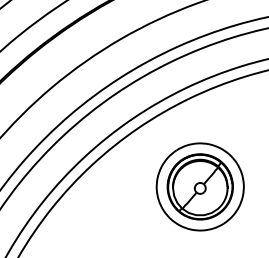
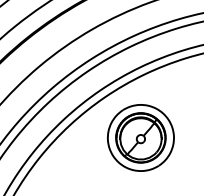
part: (199, 186) -> (140, 137), moved

